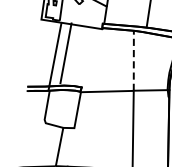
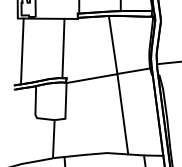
line: (66, 53) -> (63, 48), moved
line: (54, 56) -> (21, 51), moved
line: (134, 60) -> (113, 44), dashed -> solid

